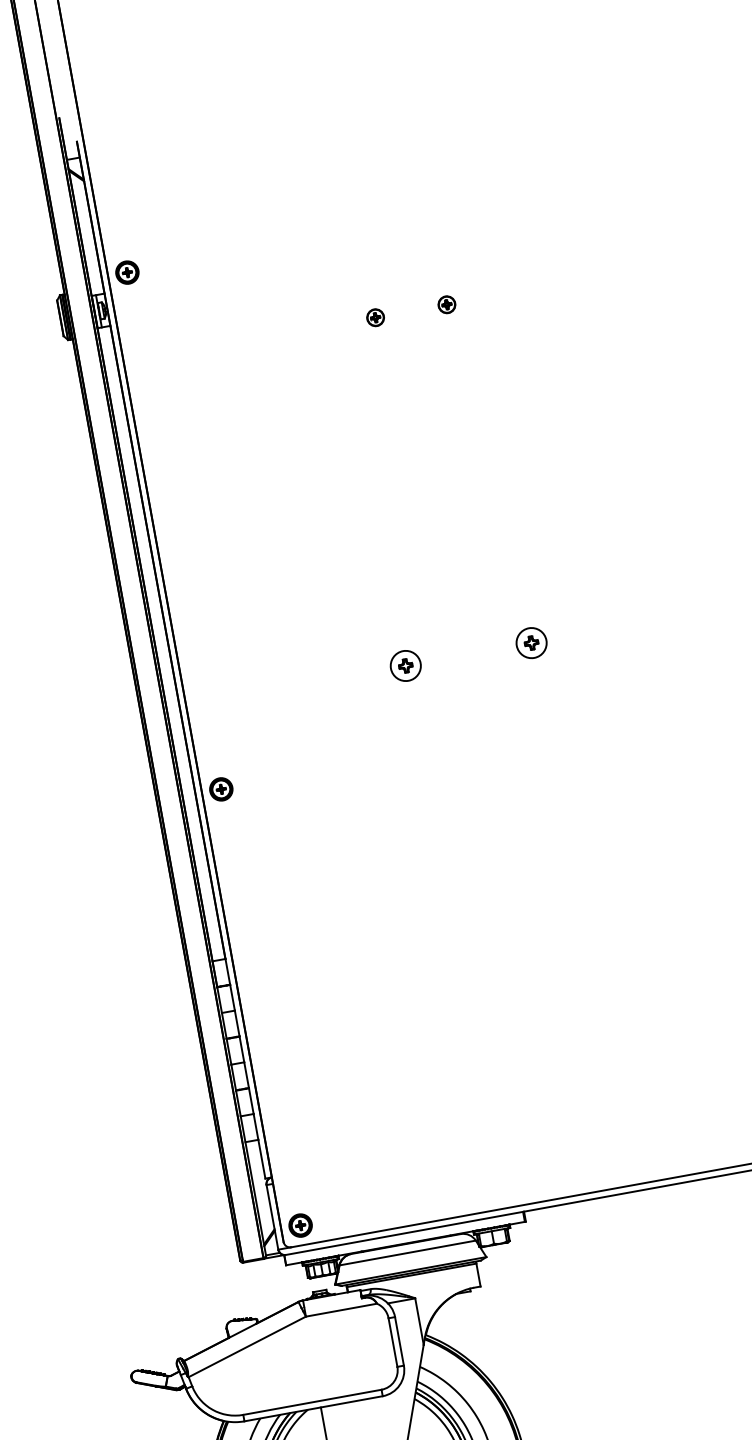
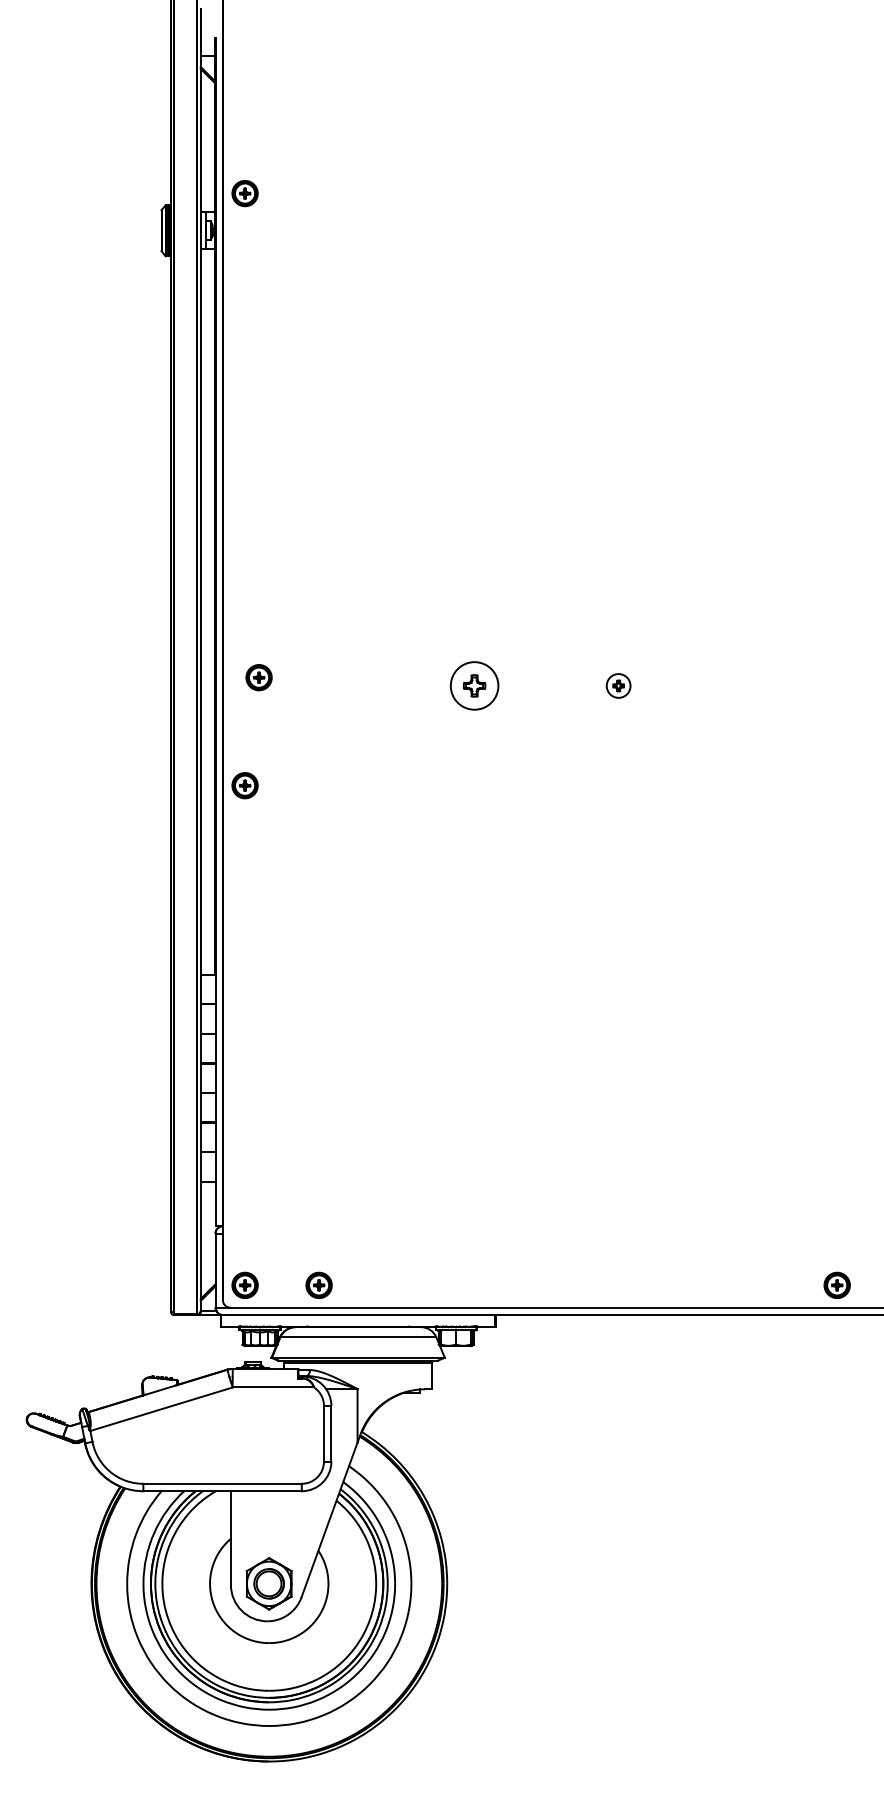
part: (446, 304) -> (592, 293), removed
part: (374, 317) -> (510, 293), removed
part: (531, 642) -> (618, 685), size x0.7
part: (405, 665) -> (474, 685), size x1.4
part: (215, 692) -> (258, 677), added
part: (364, 1213) -> (318, 1284), added

